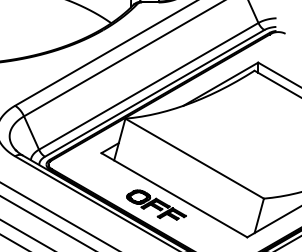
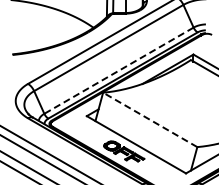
line: (148, 86) -> (118, 70), solid -> dashed
line: (193, 158) -> (149, 119), solid -> dashed

